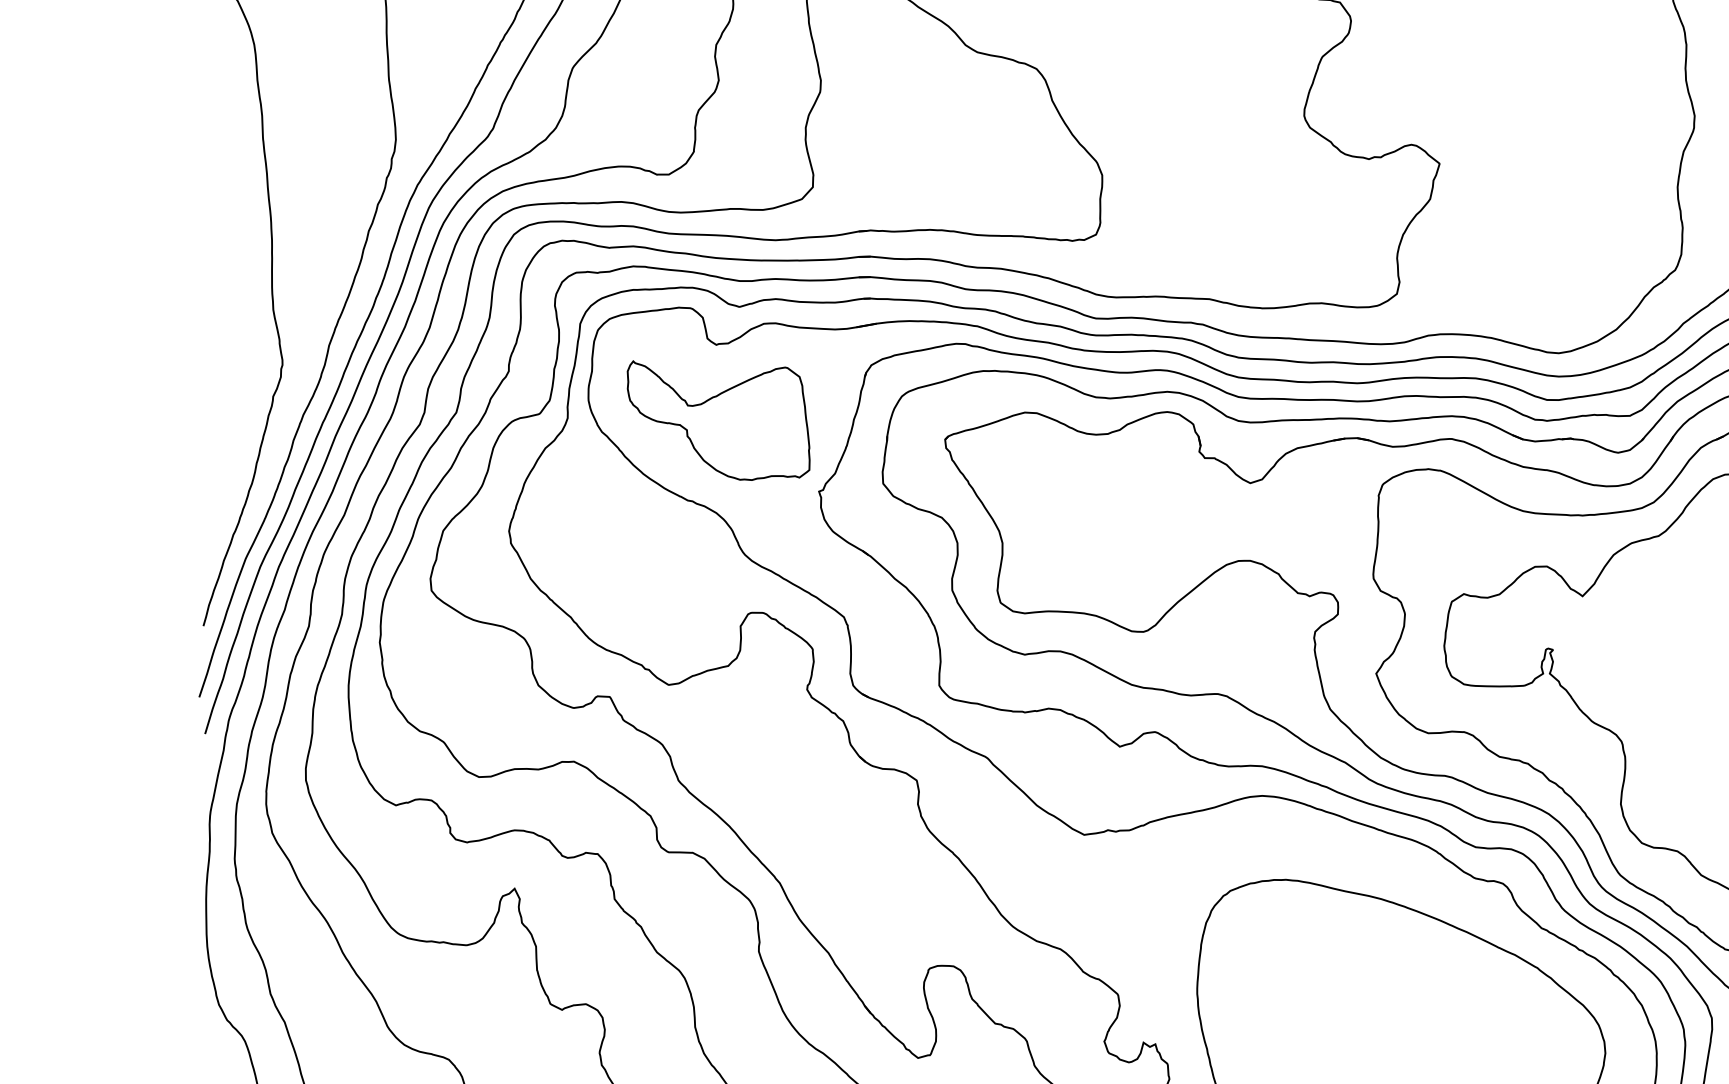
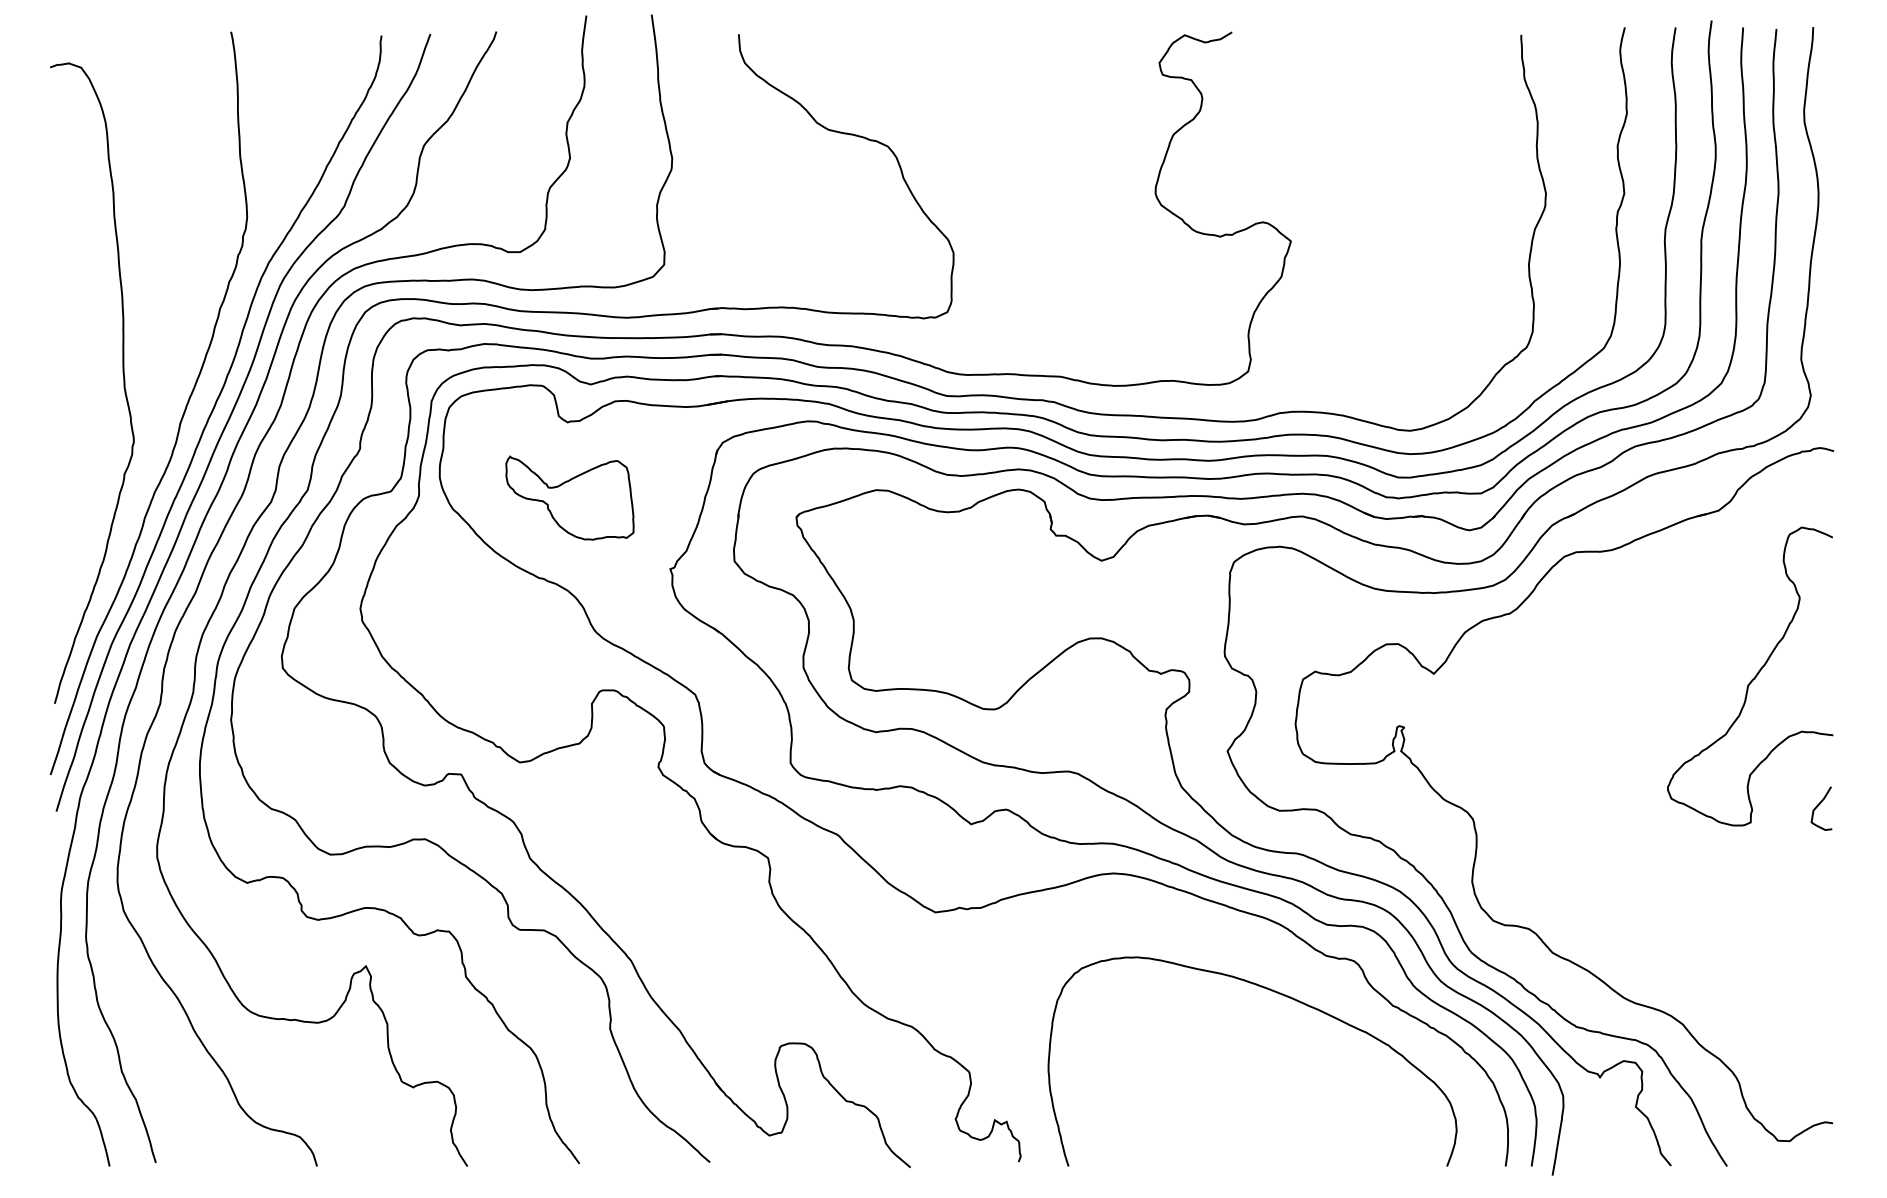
part: (718, 419) -> (569, 497), size x0.7

